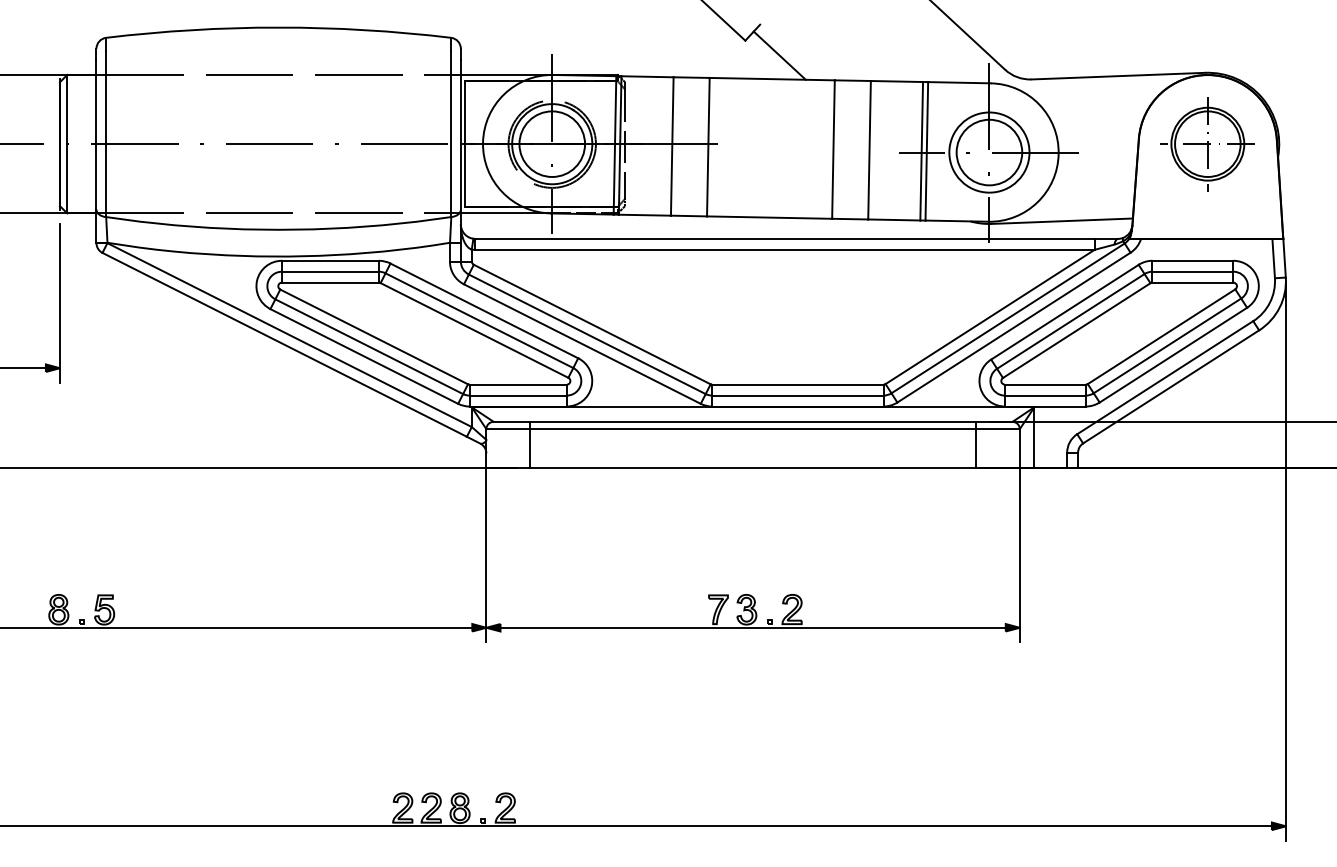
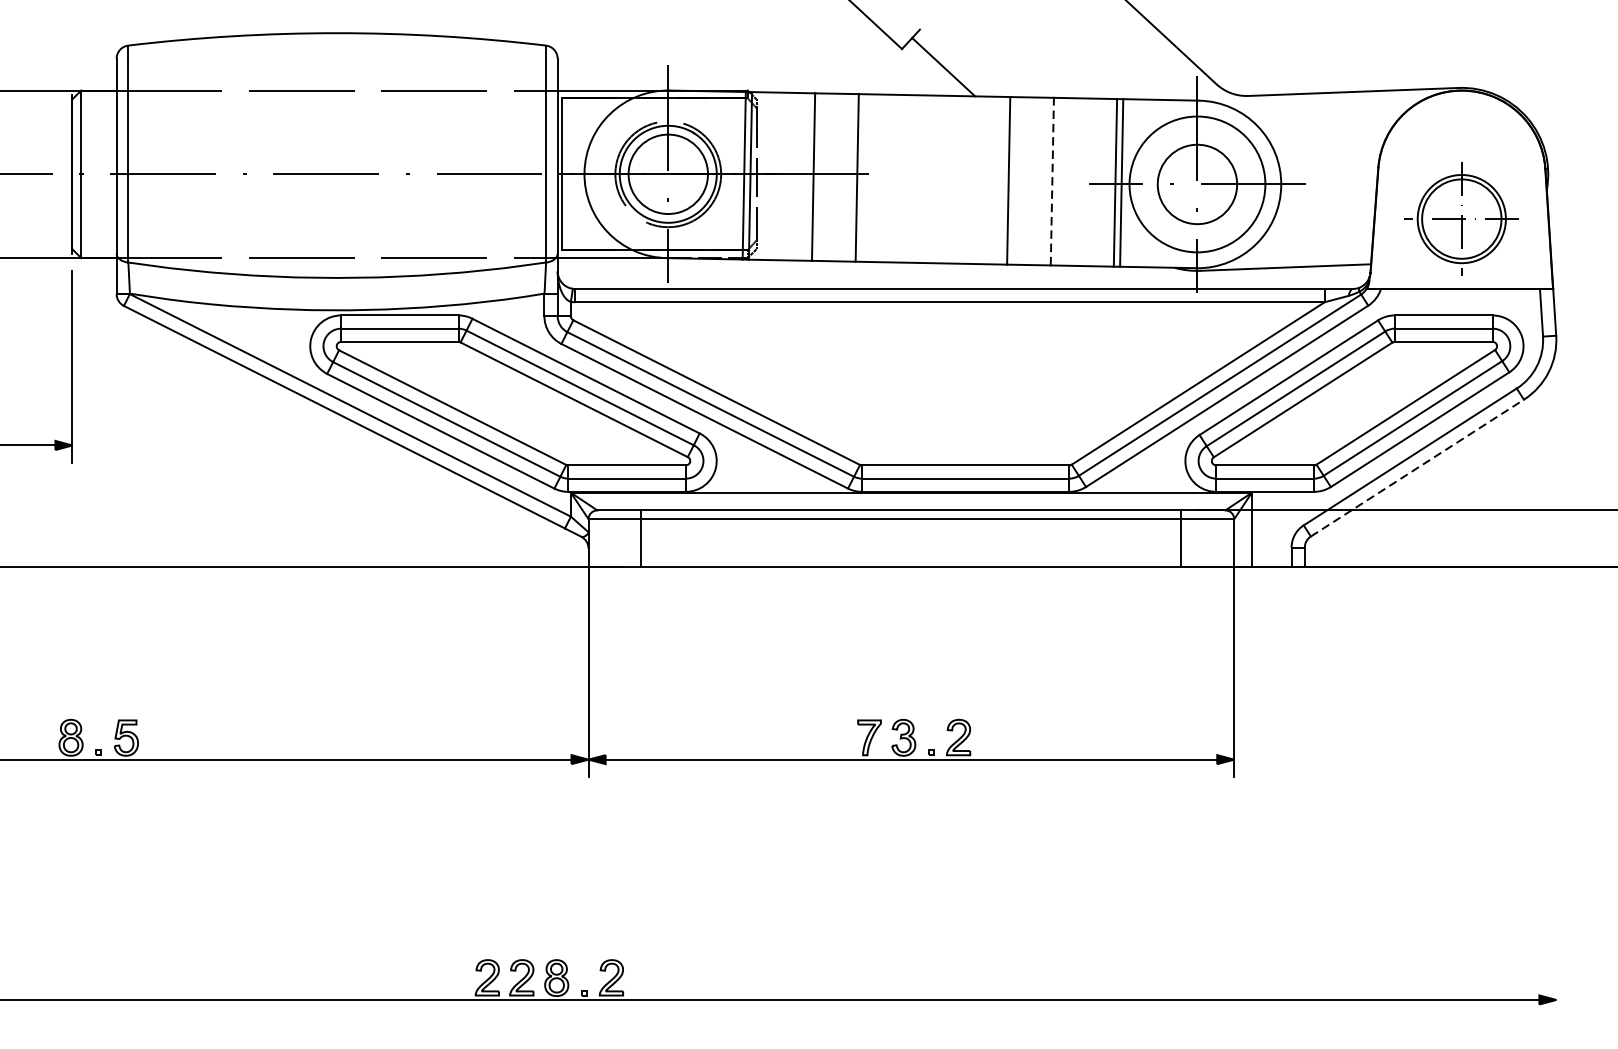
part: (1207, 144) -> (1461, 219), moved
line: (869, 149) -> (1052, 180), solid -> dashed
circle: (989, 152) -> (1197, 184), size x1.4
line: (1171, 386) -> (1417, 467), solid -> dashed
line: (1285, 560) -> (1555, 678), removed

